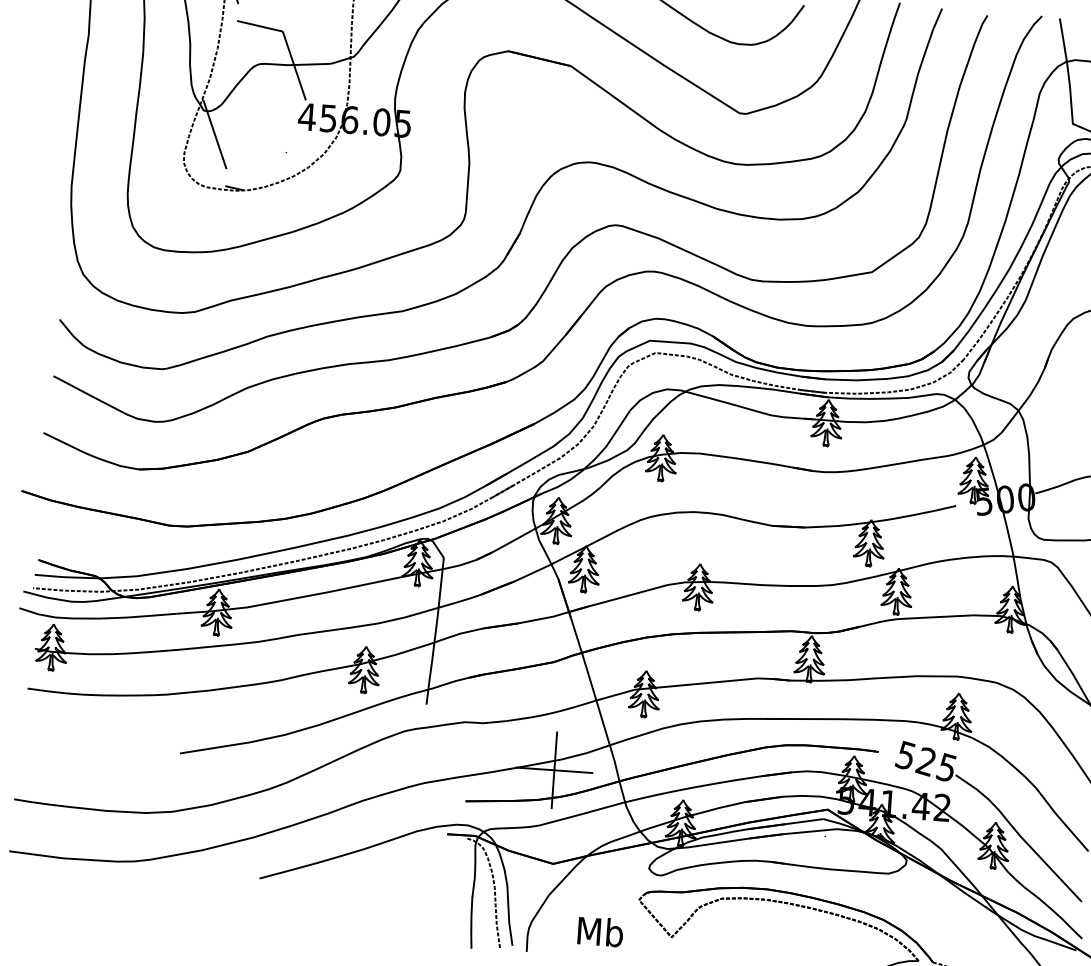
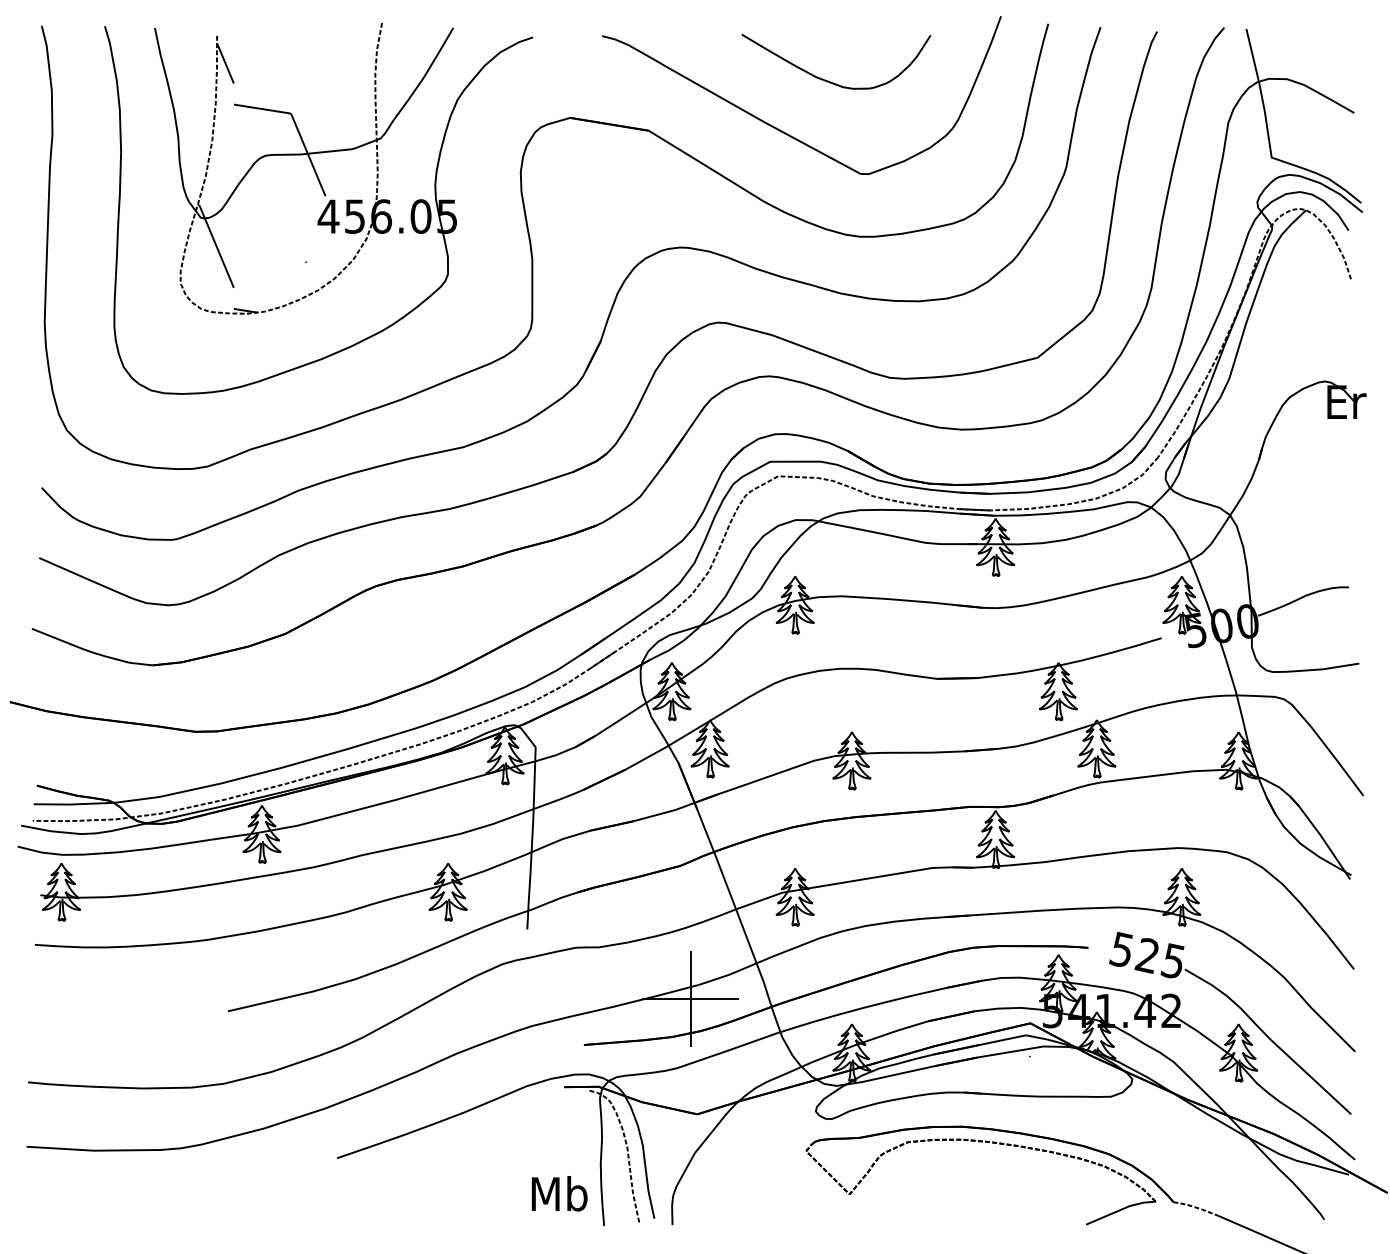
text: (600, 931) -> (559, 1193), moved

